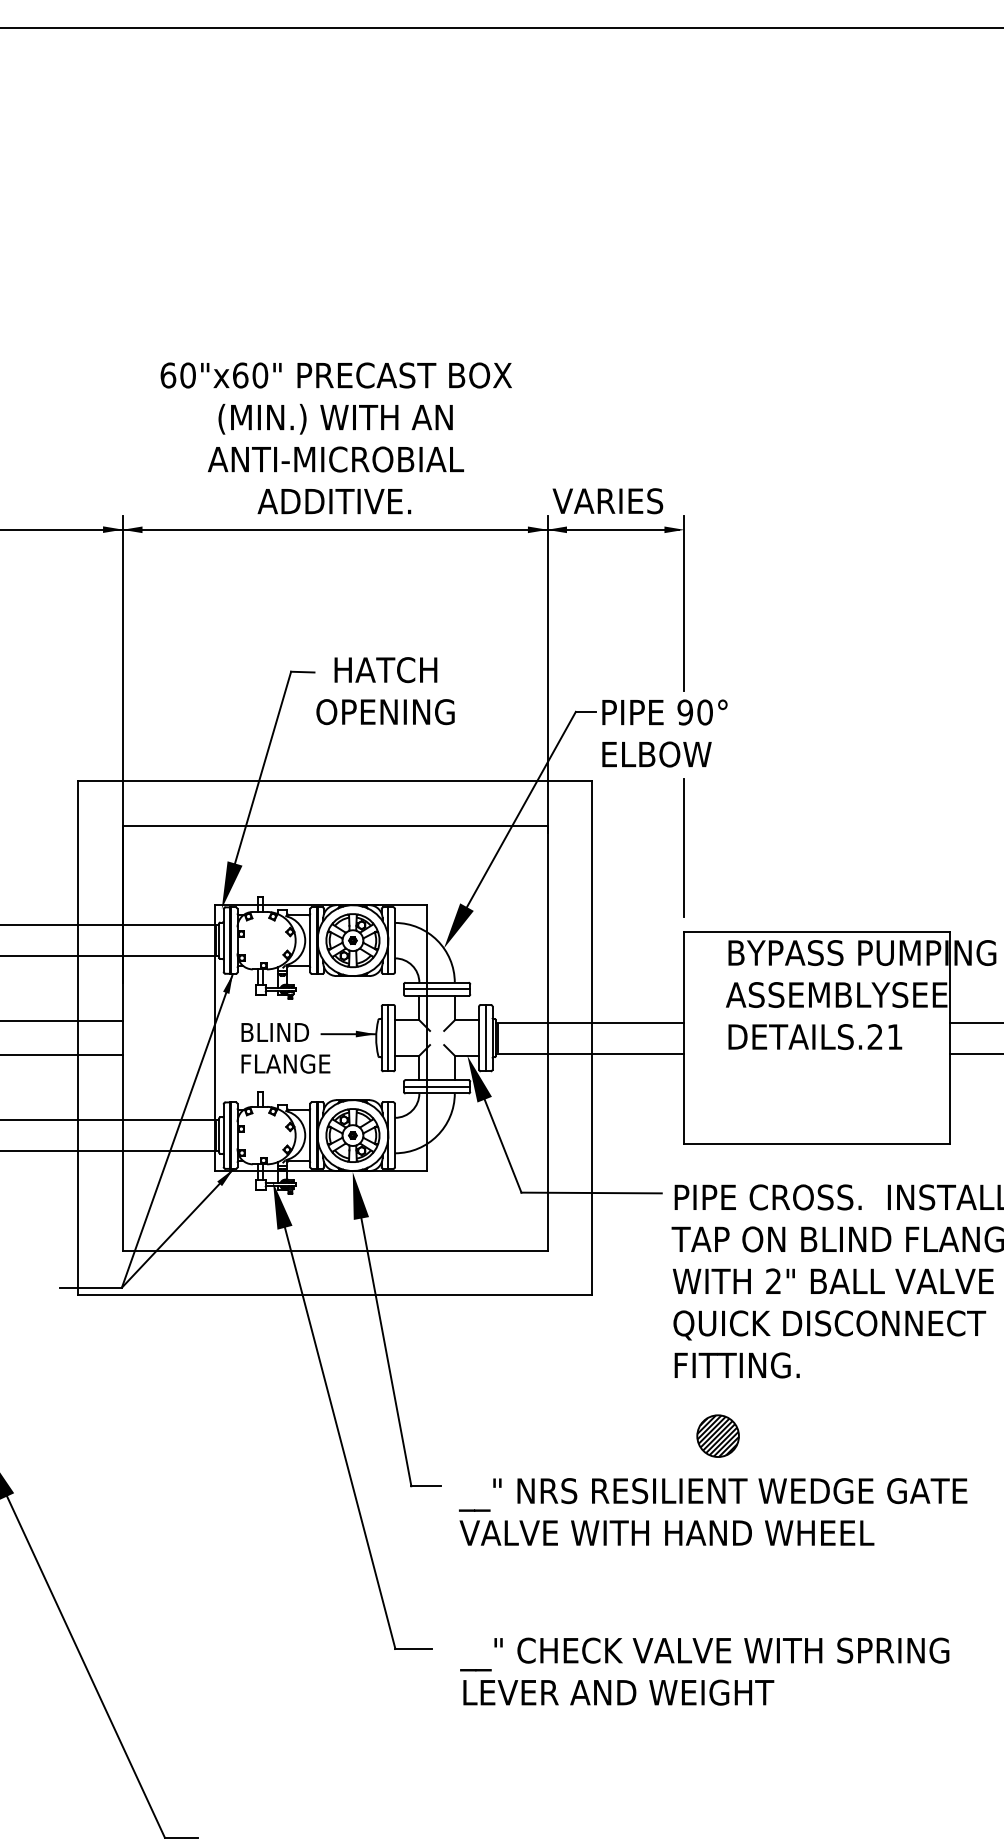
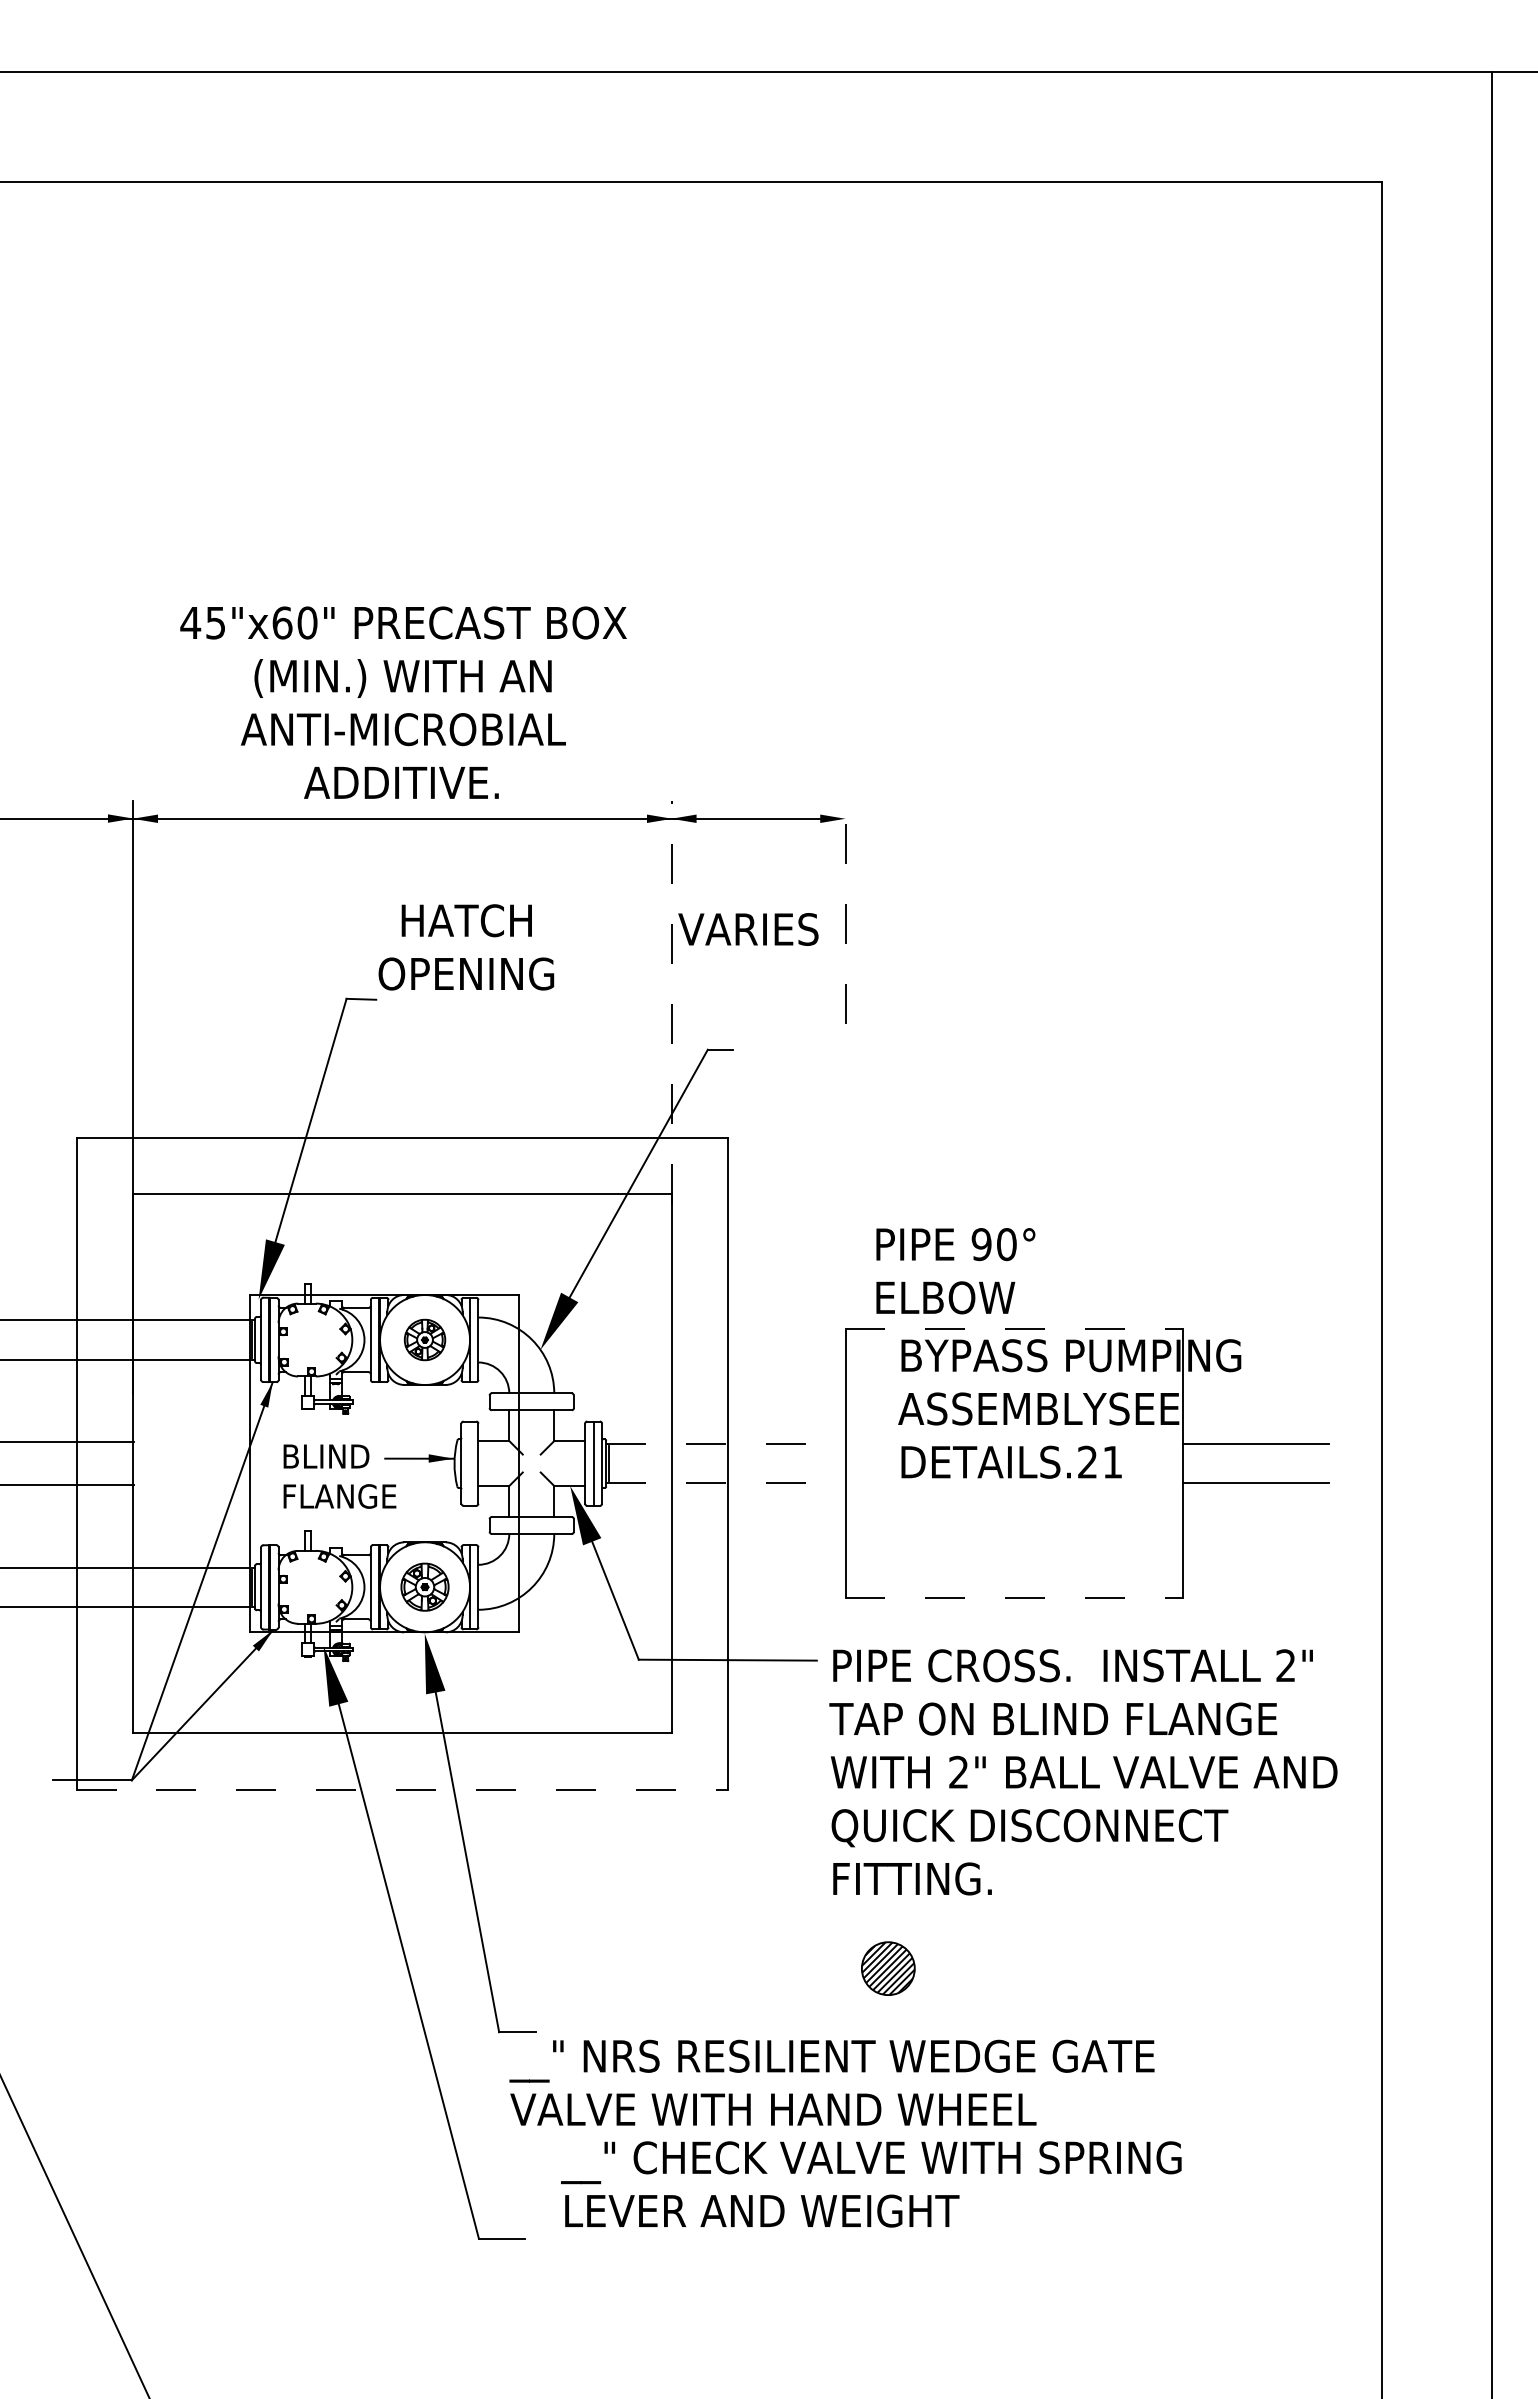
text: (177, 375) -> (202, 622), 60"x60" -> 45"x60"
text: (607, 501) -> (748, 929), moved
line: (684, 602) -> (845, 911), solid -> dashed
line: (548, 674) -> (672, 1002), solid -> dashed
text: (385, 691) -> (466, 947), moved
text: (664, 733) -> (955, 1271), moved
line: (684, 847) -> (845, 1221), removed
line: (817, 931) -> (1014, 1328), solid -> dashed
part: (352, 940) -> (424, 1339), size x0.6
line: (436, 989) -> (531, 1401), removed
line: (589, 1022) -> (725, 1443), solid -> dashed
line: (388, 1037) -> (469, 1463), removed
line: (589, 1053) -> (725, 1483), solid -> dashed
line: (436, 1086) -> (531, 1525), removed
part: (352, 1134) -> (424, 1586), size x0.7
line: (817, 1144) -> (1014, 1598), solid -> dashed
line: (335, 1294) -> (402, 1789), solid -> dashed
text: (712, 1511) -> (831, 2082), moved
text: (704, 1671) -> (871, 2184), moved

